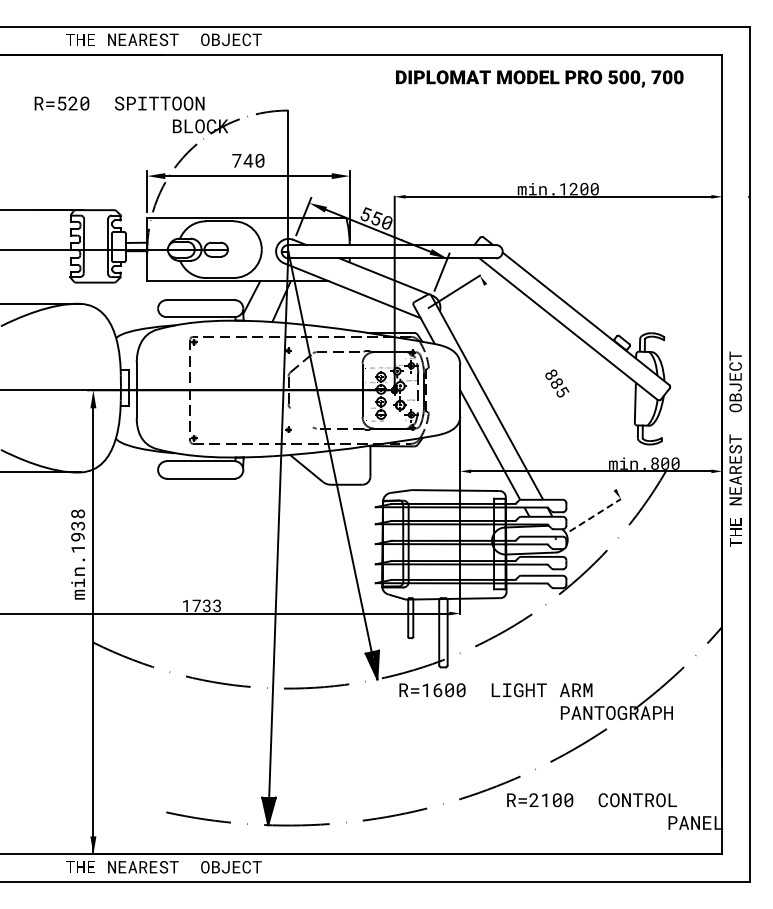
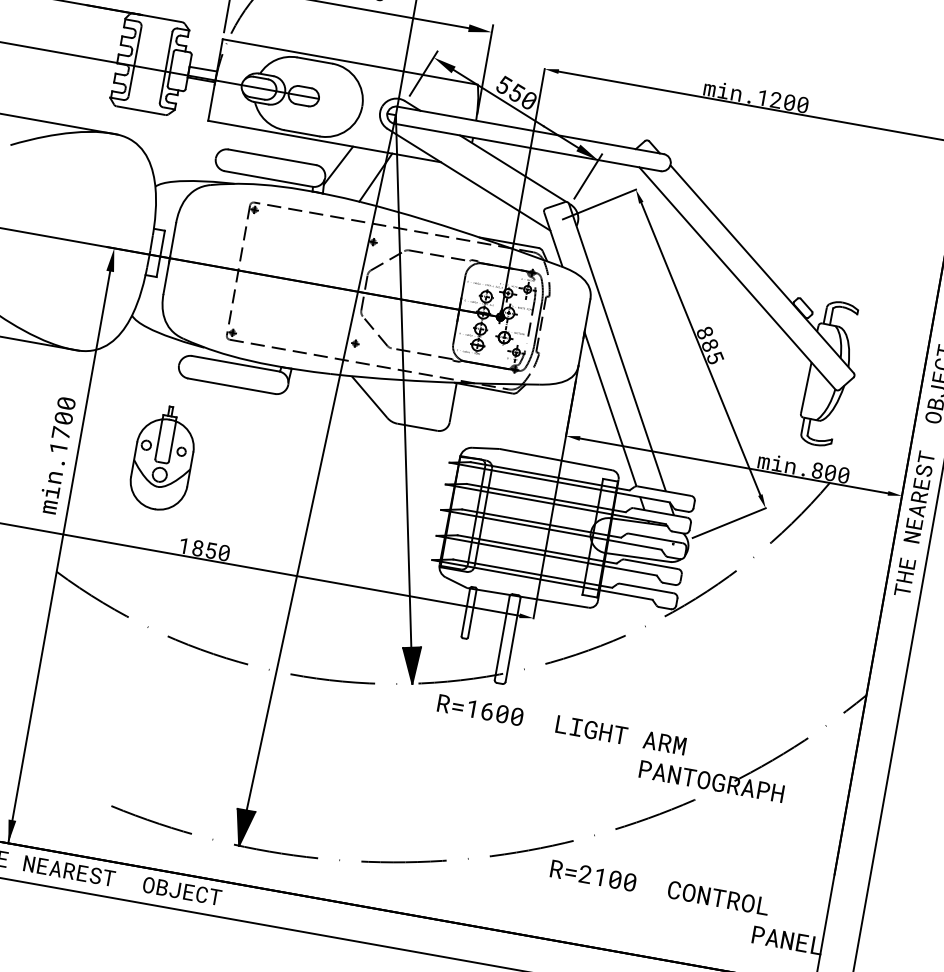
line: (550, 386) -> (701, 347), added
line: (301, 417) -> (374, 330), added
line: (595, 514) -> (729, 522), dashed -> solid
text: (77, 525) -> (63, 418), min.1938 -> min.1700
part: (158, 542) -> (163, 458), added
text: (206, 605) -> (210, 550), 1733 -> 1850

